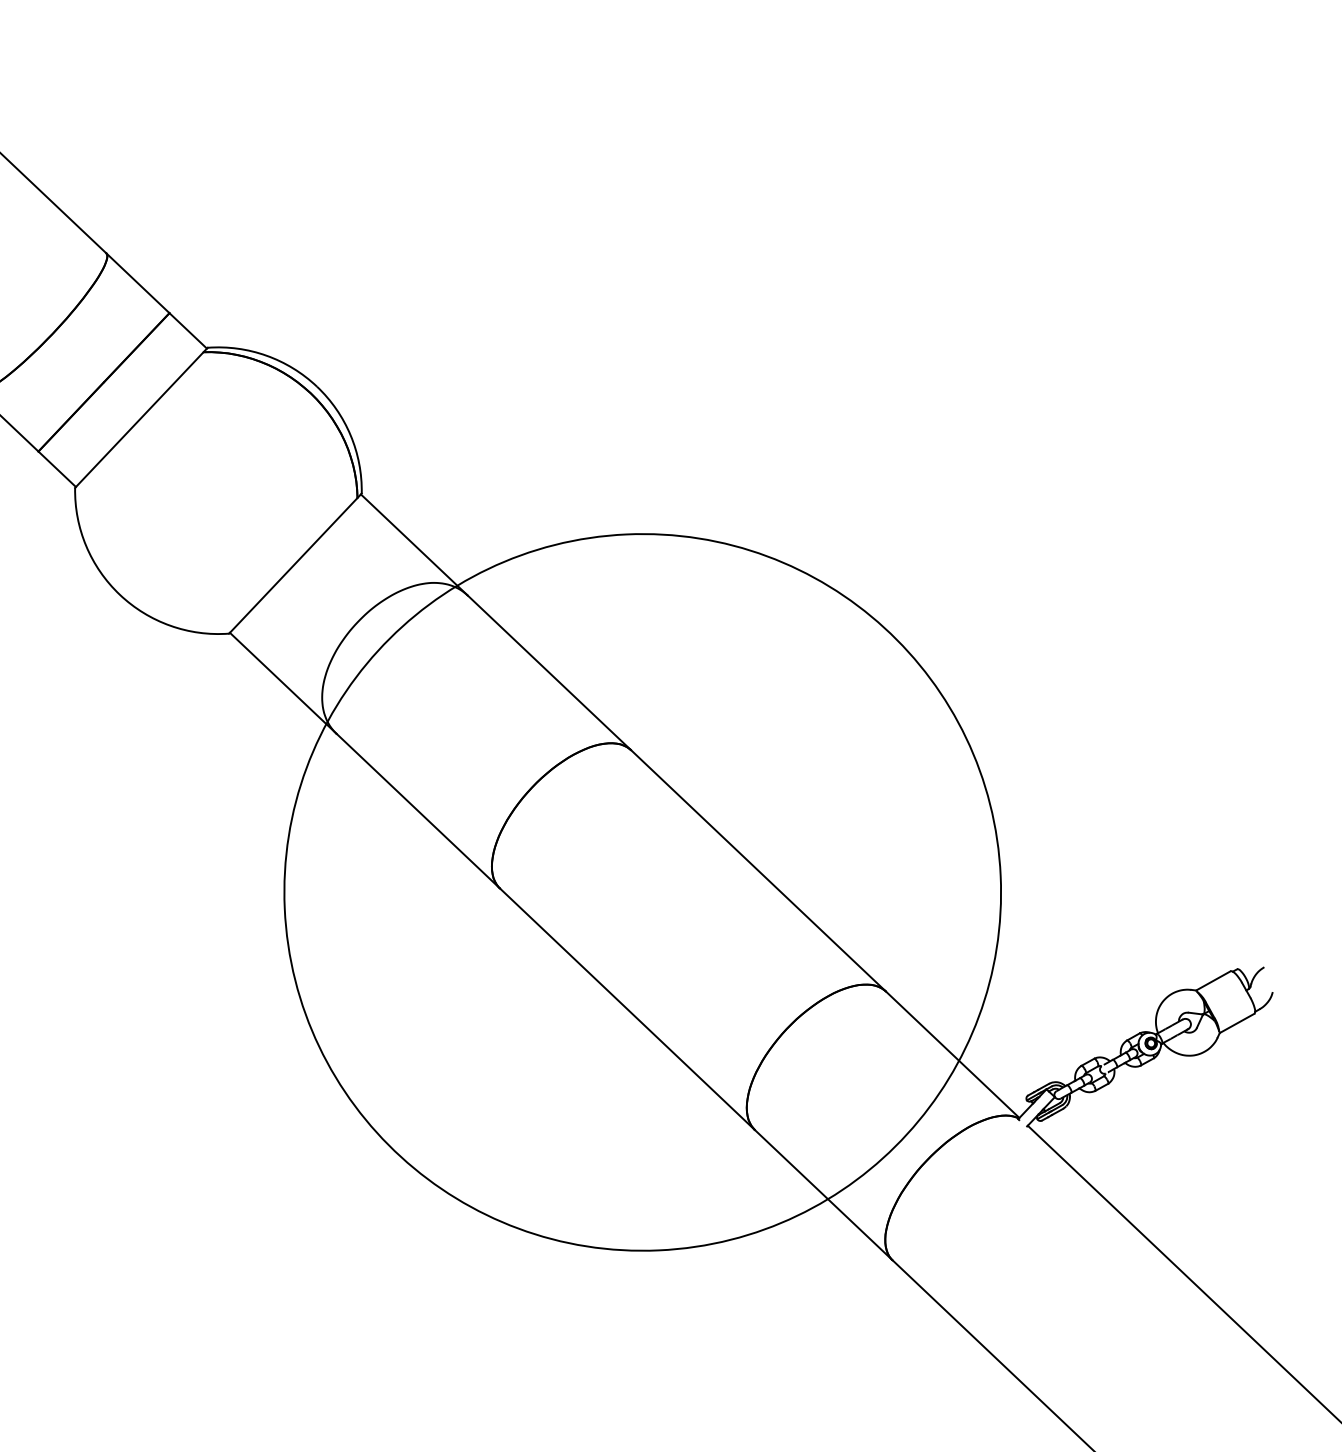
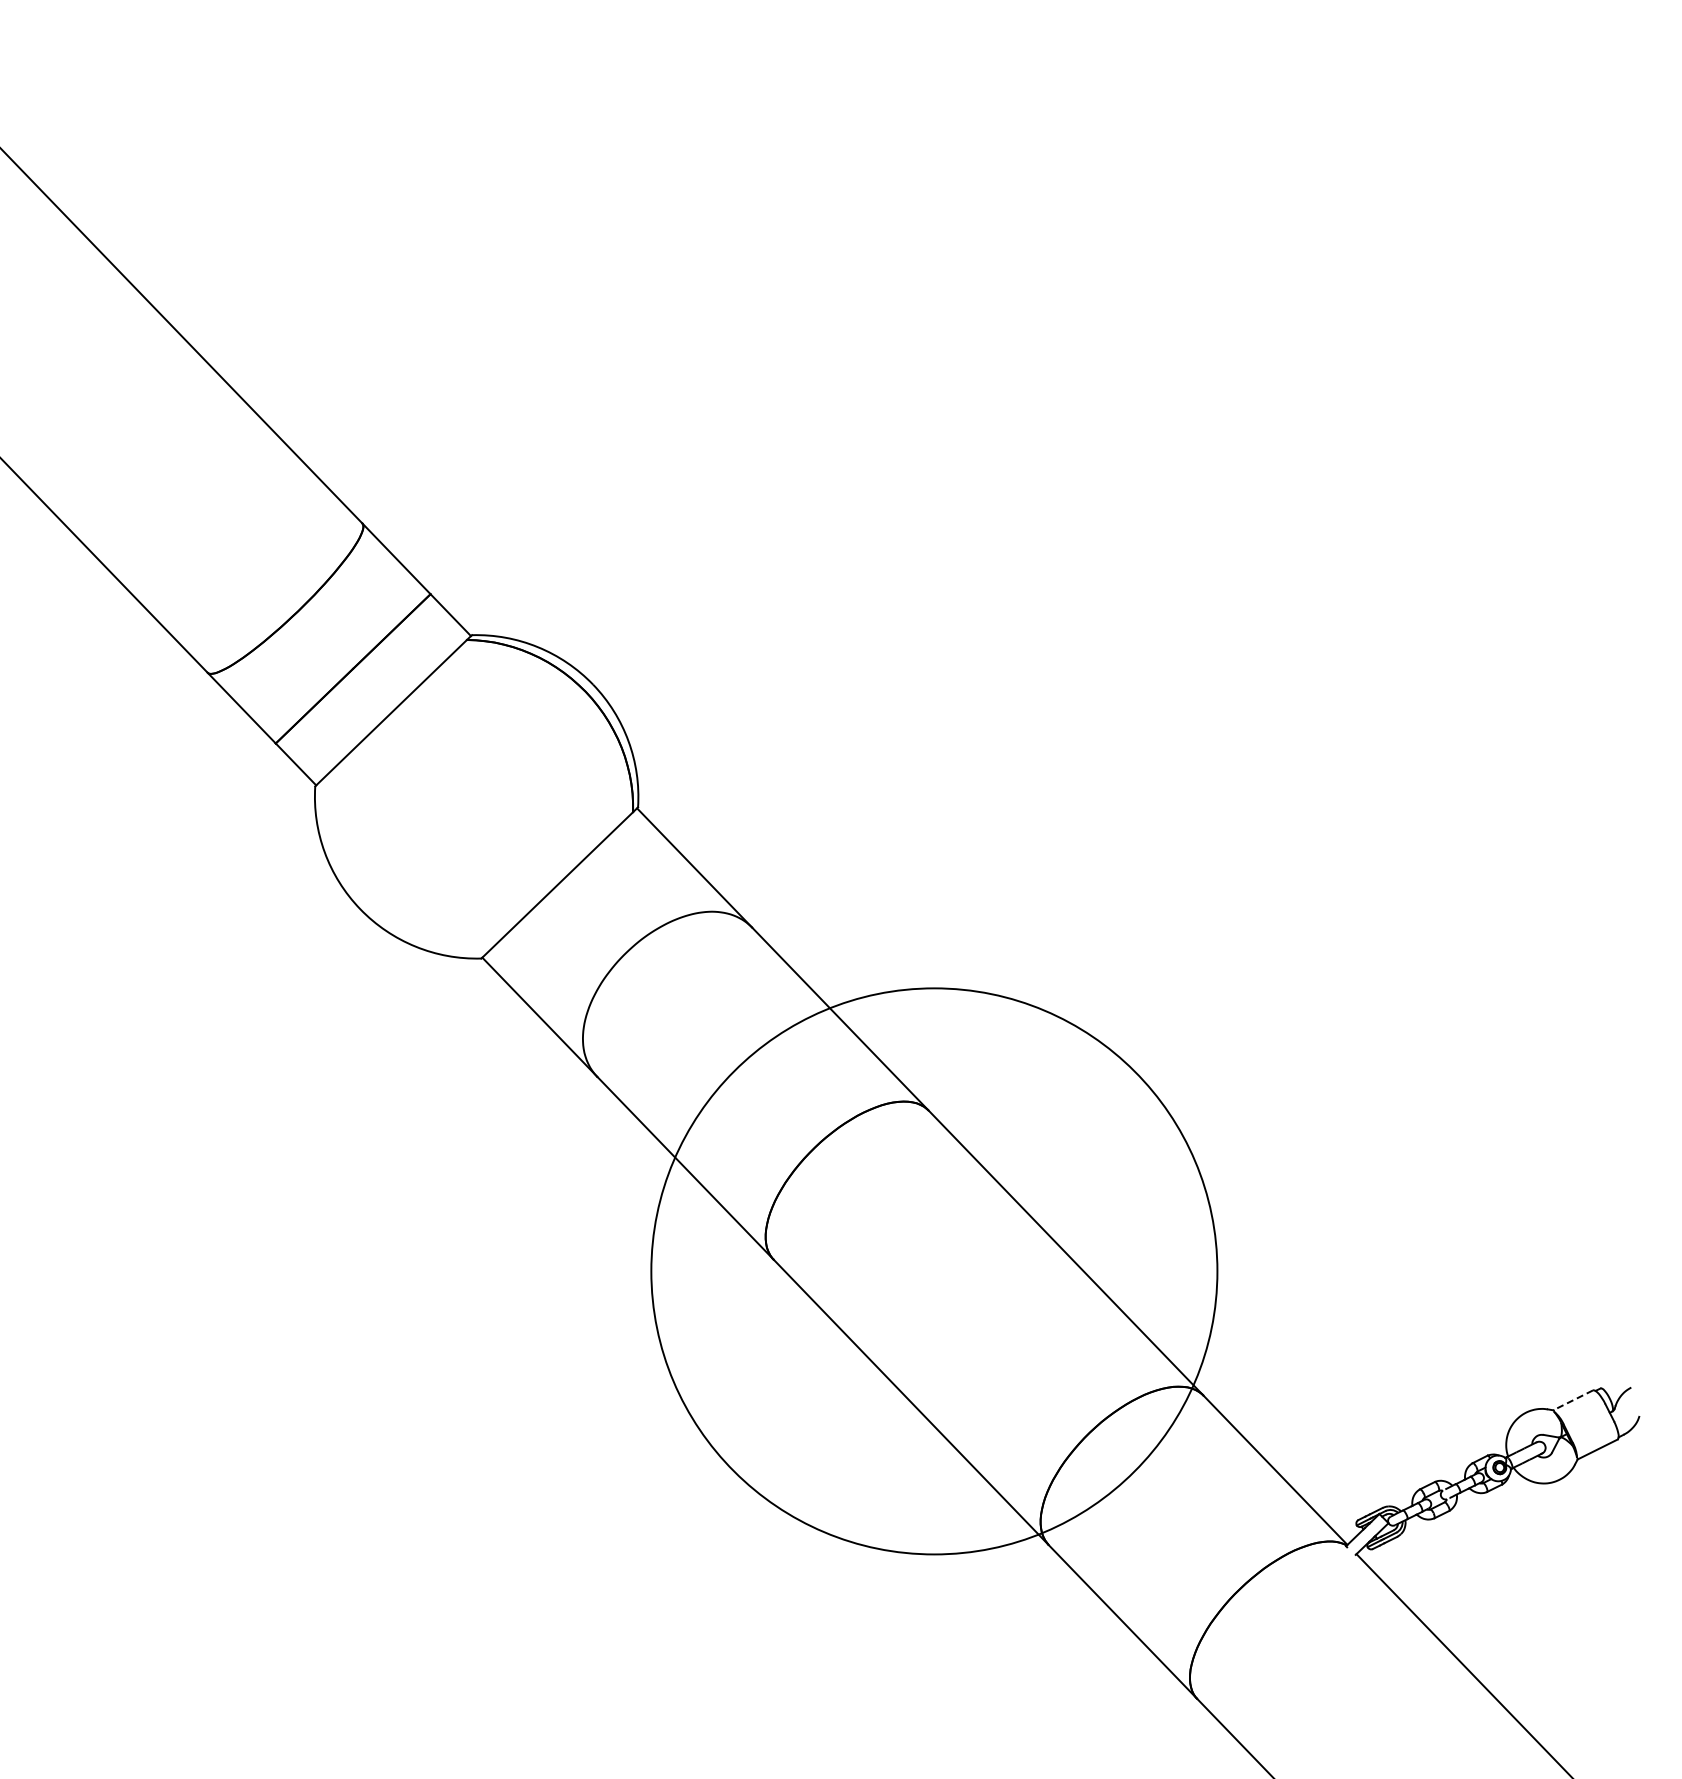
circle: (642, 892) -> (934, 1271), size x0.7
line: (1212, 981) -> (1572, 1400), solid -> dashed

